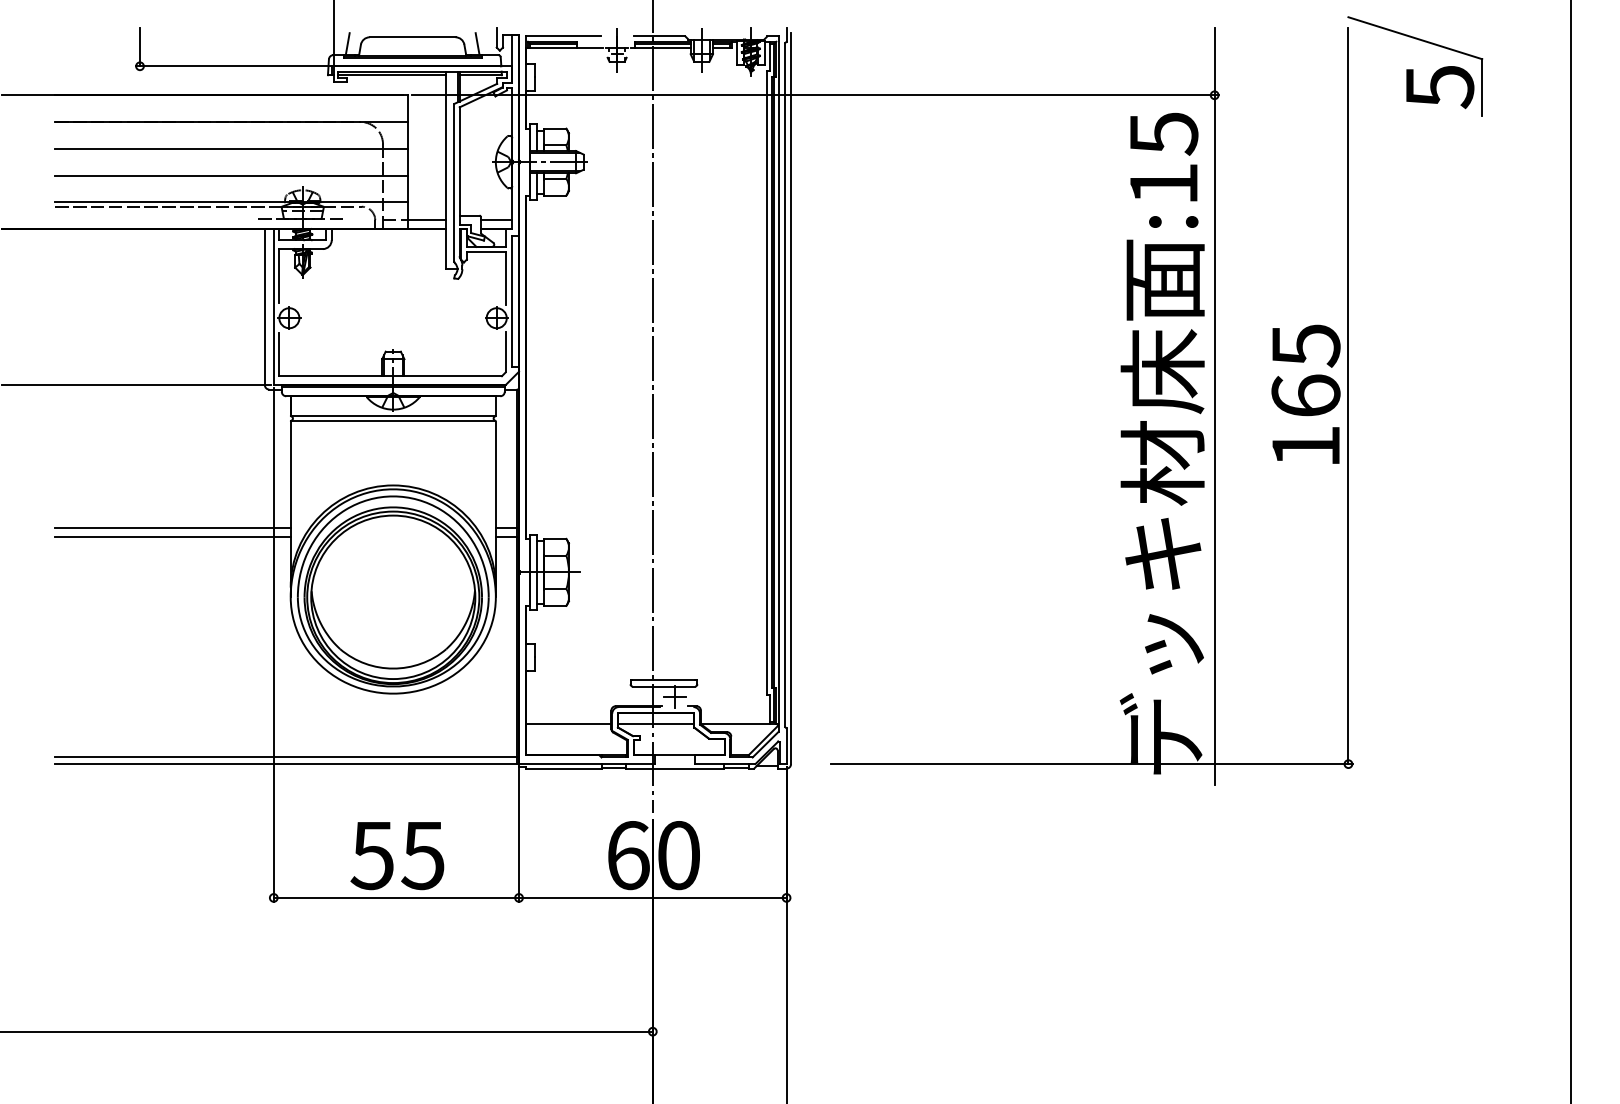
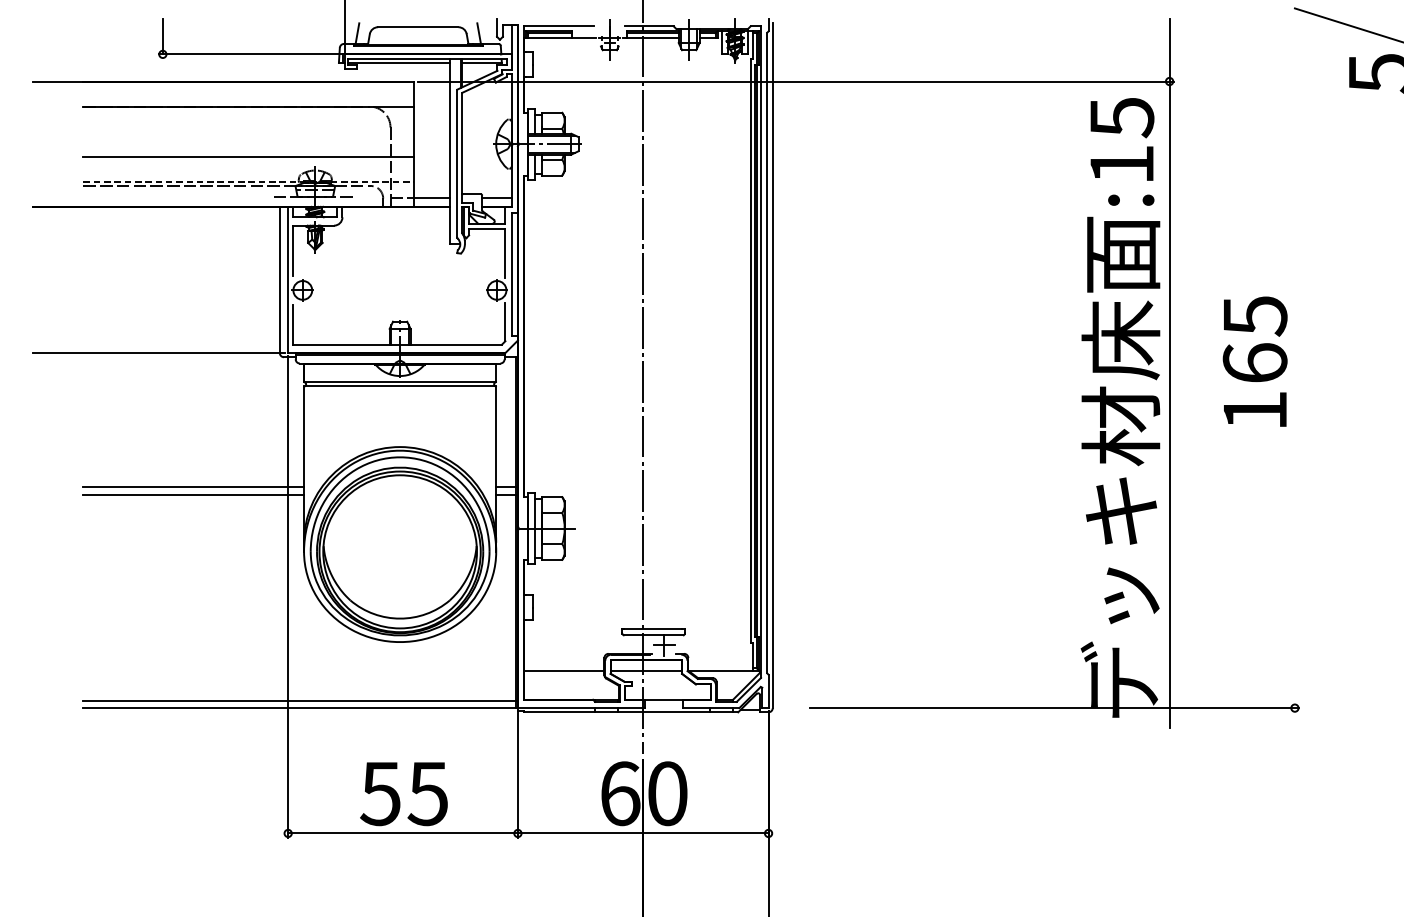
line: (231, 148) -> (248, 131), removed
line: (231, 202) -> (248, 181), solid -> dashed
line: (1348, 396) -> (1294, 363), removed

